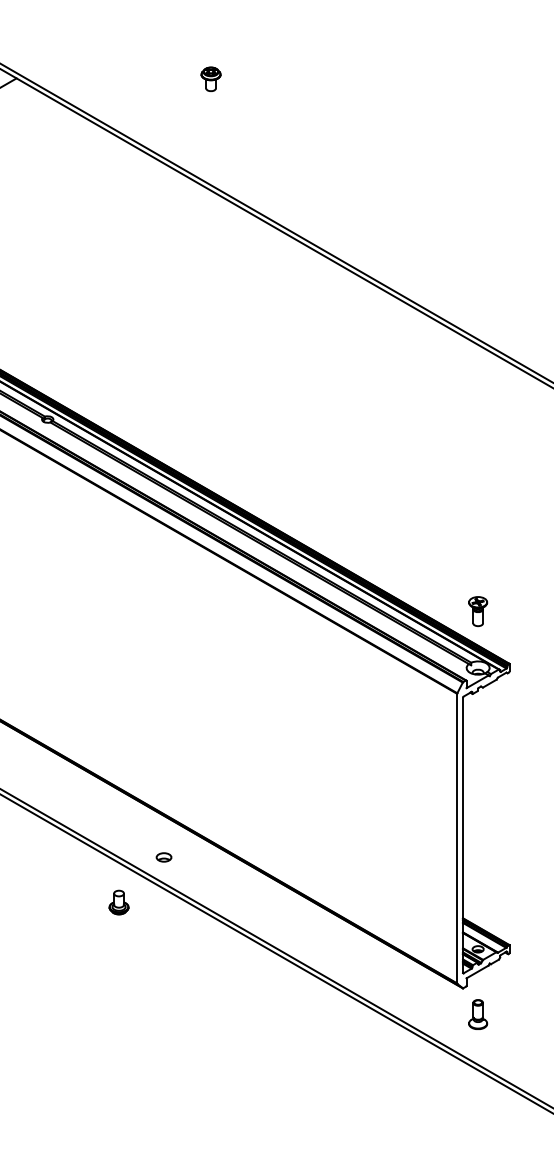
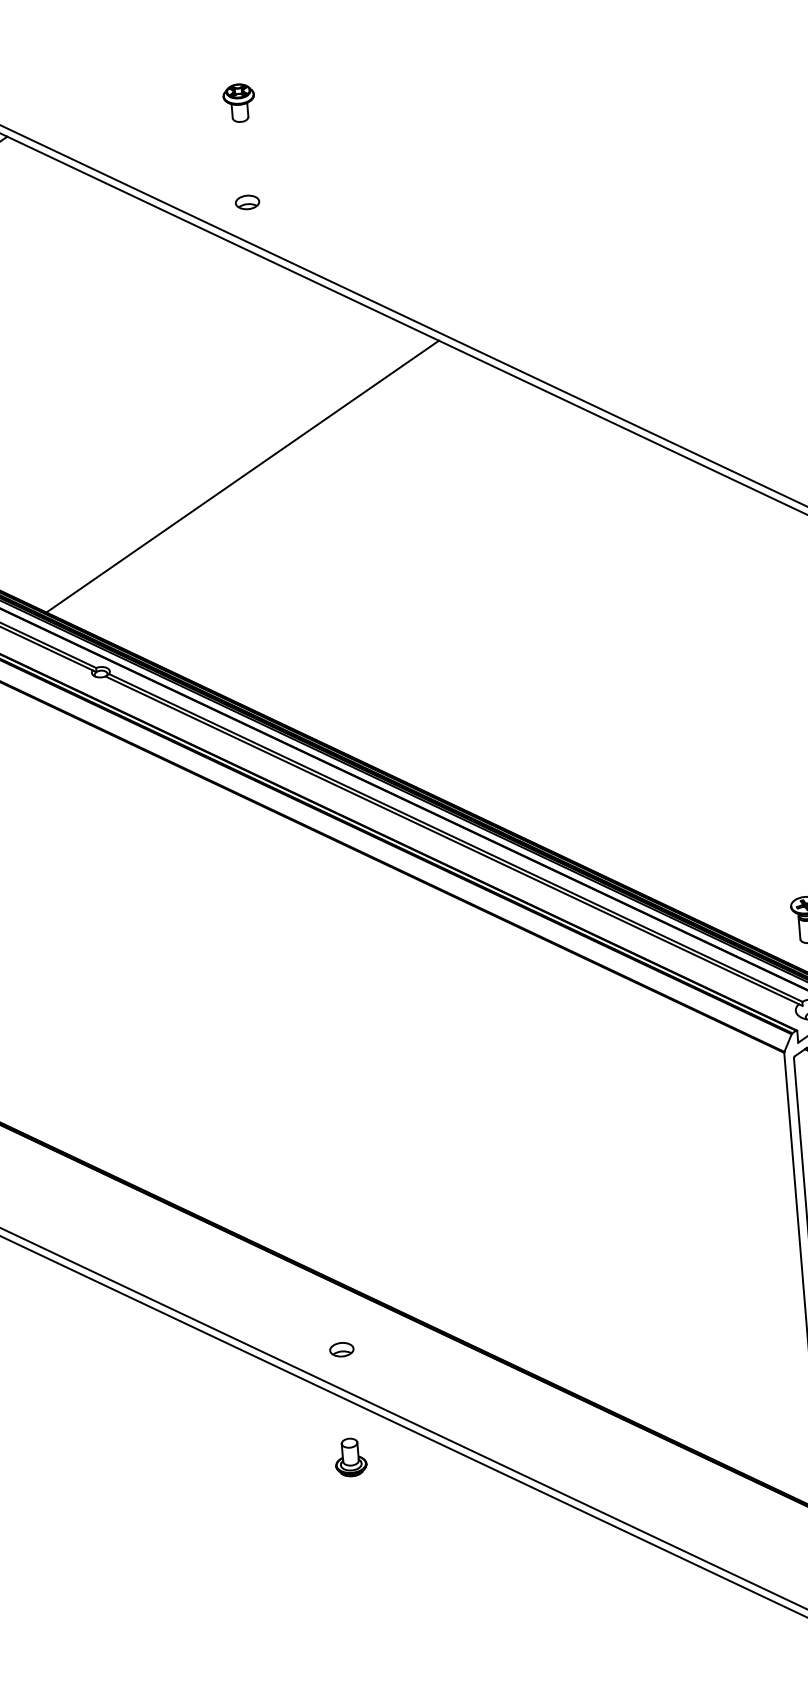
part: (210, 78) -> (238, 101), moved
part: (163, 132) -> (246, 203), added
line: (146, 303) -> (242, 475), added
part: (118, 902) -> (349, 1457), moved

